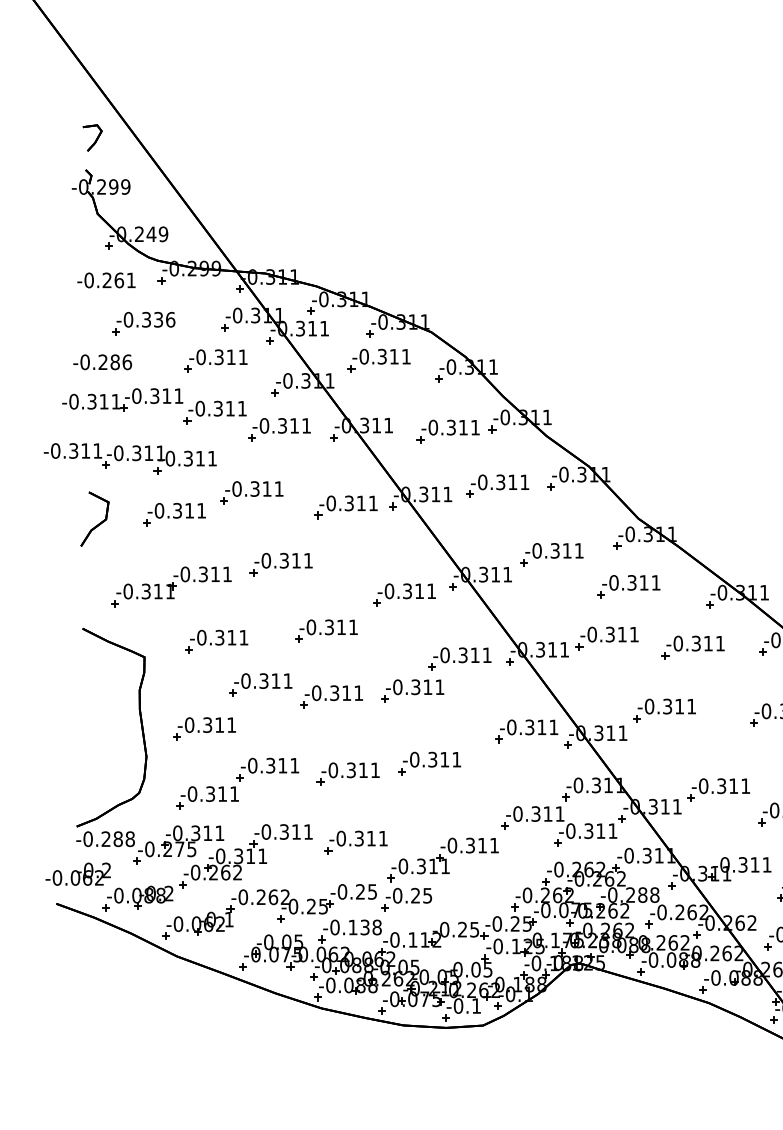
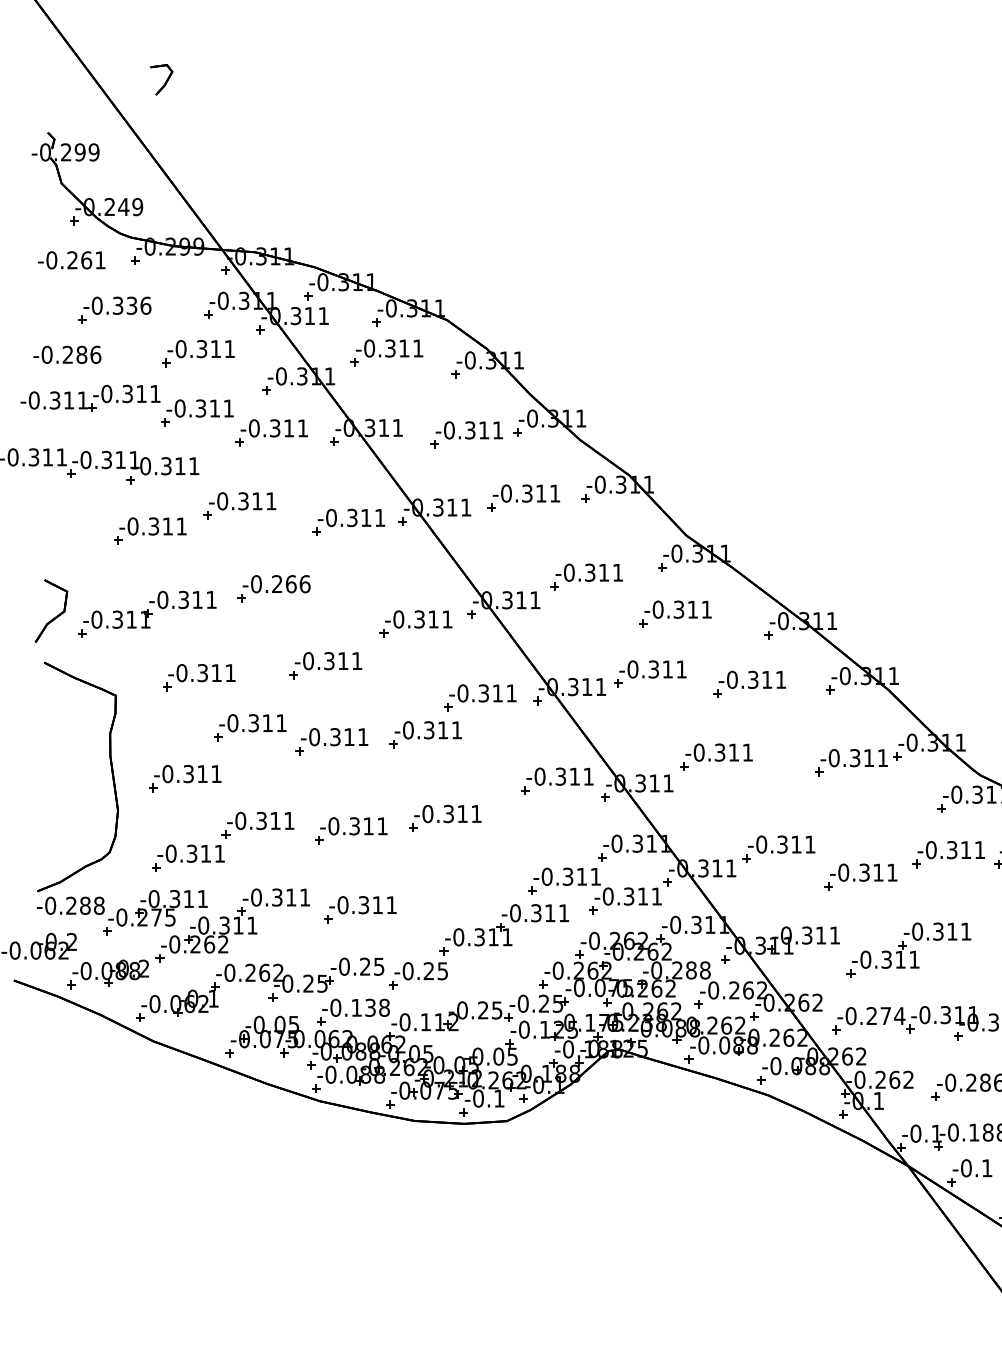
part: (92, 137) -> (161, 79), moved
part: (98, 523) -> (55, 616), moved
text: (296, 561) -> (291, 584), -0.311 -> -0.266
part: (442, 859) -> (504, 929), moved

